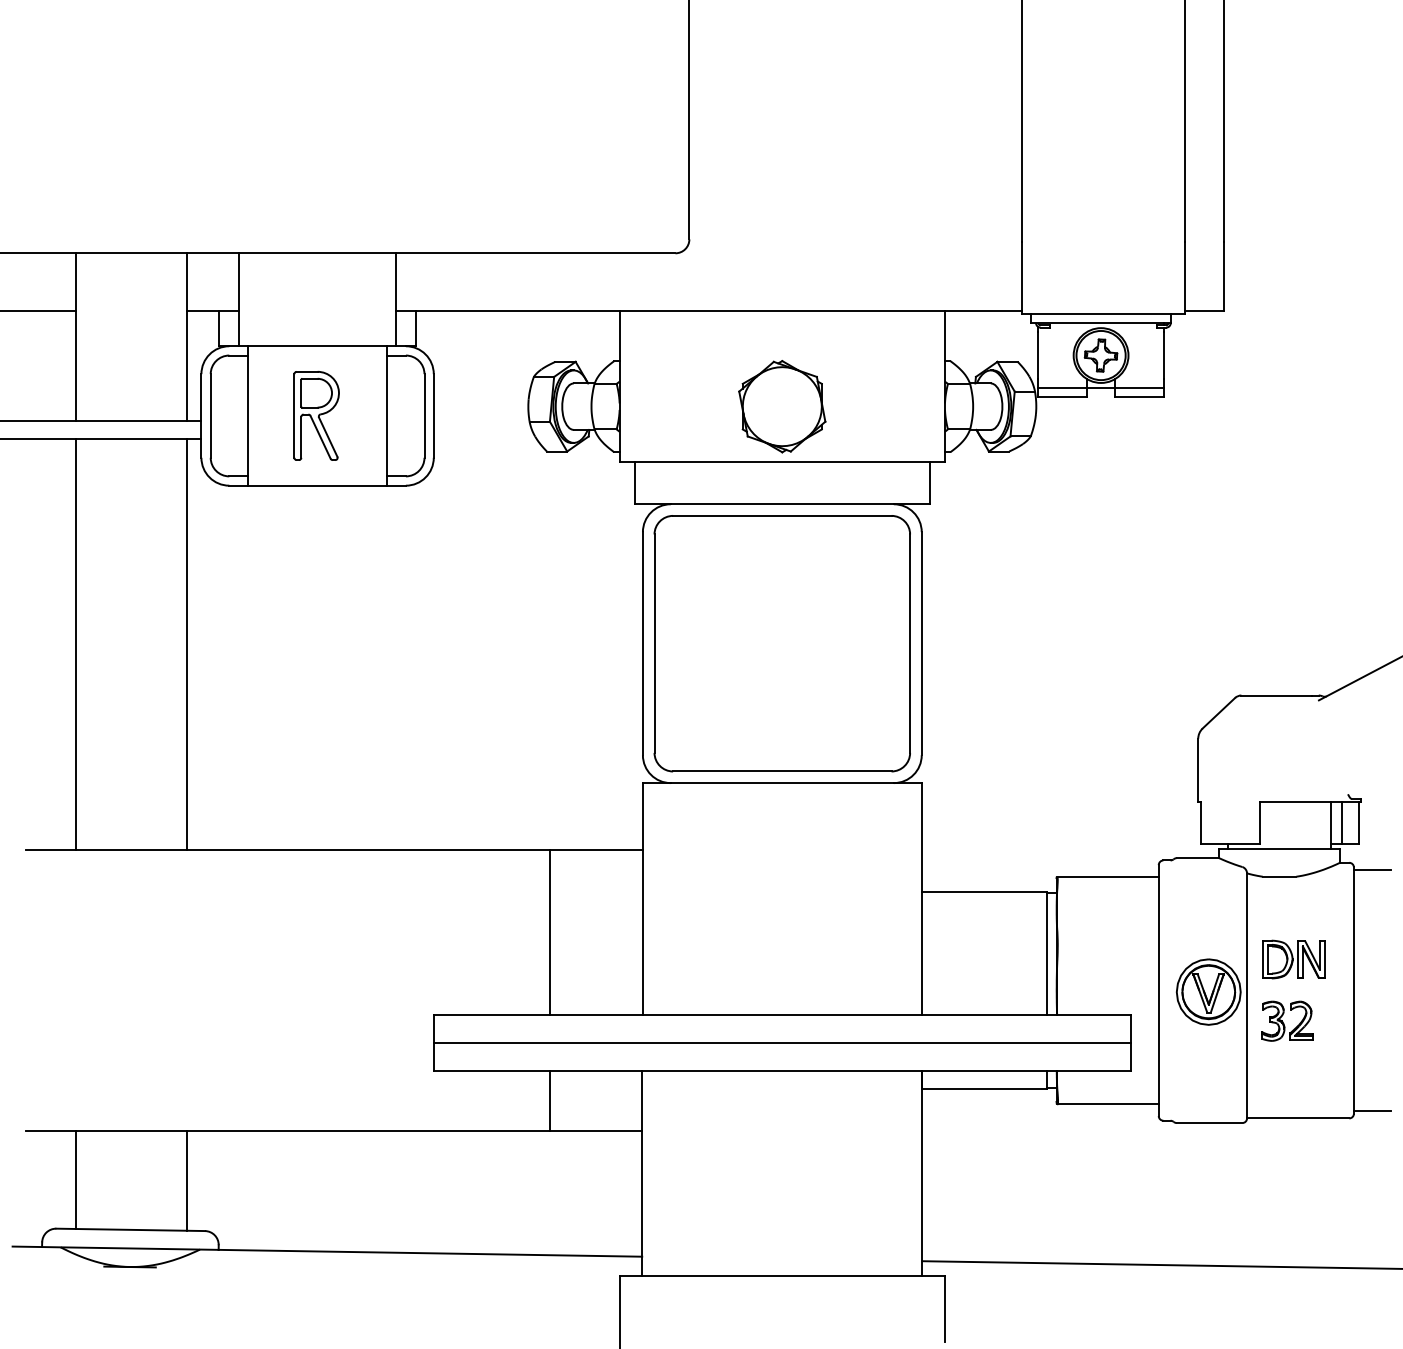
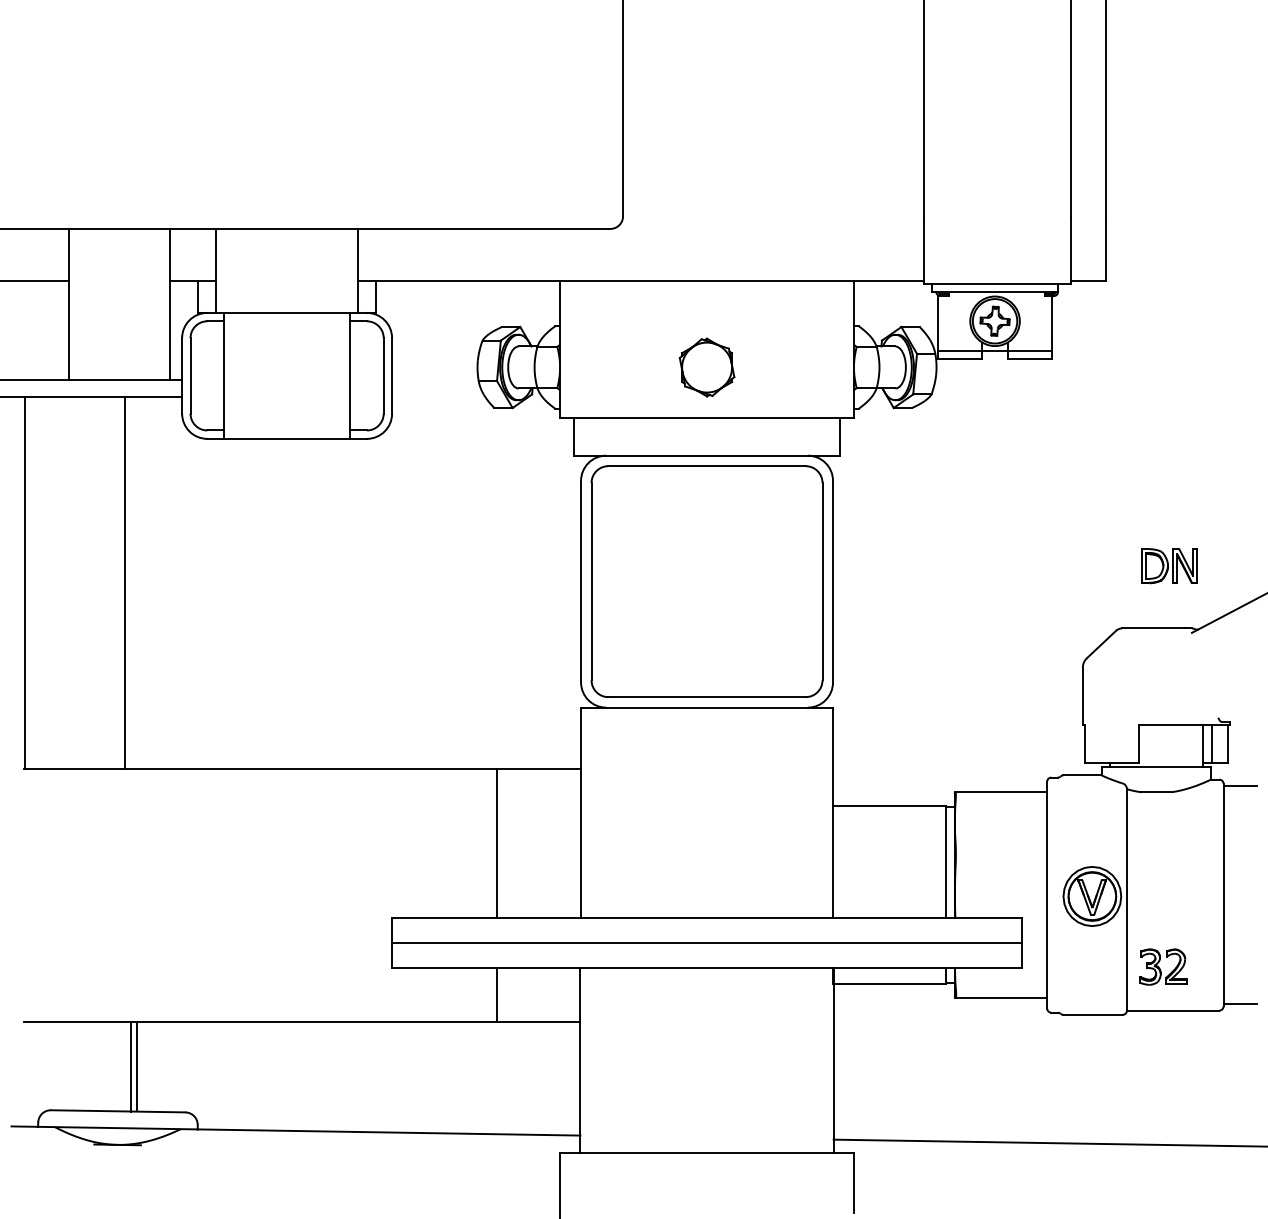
part: (782, 406) -> (707, 367), size x0.7
part: (316, 415) -> (286, 375), removed
line: (75, 644) -> (24, 582), moved
line: (187, 644) -> (125, 582), moved
part: (1293, 959) -> (1168, 566), moved
part: (1287, 1020) -> (1163, 966), moved
line: (75, 1179) -> (137, 1065), moved
line: (187, 1180) -> (130, 1066), moved

